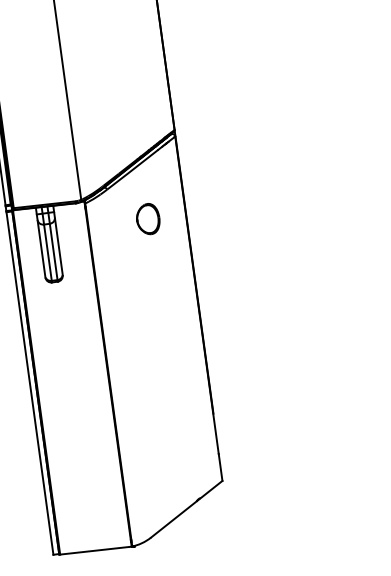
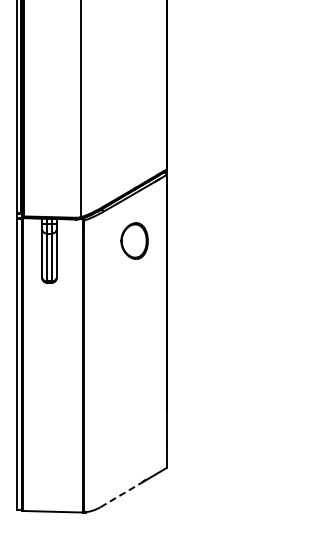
part: (148, 218) -> (134, 240), size x1.4
line: (173, 519) -> (121, 494), solid -> dashed

